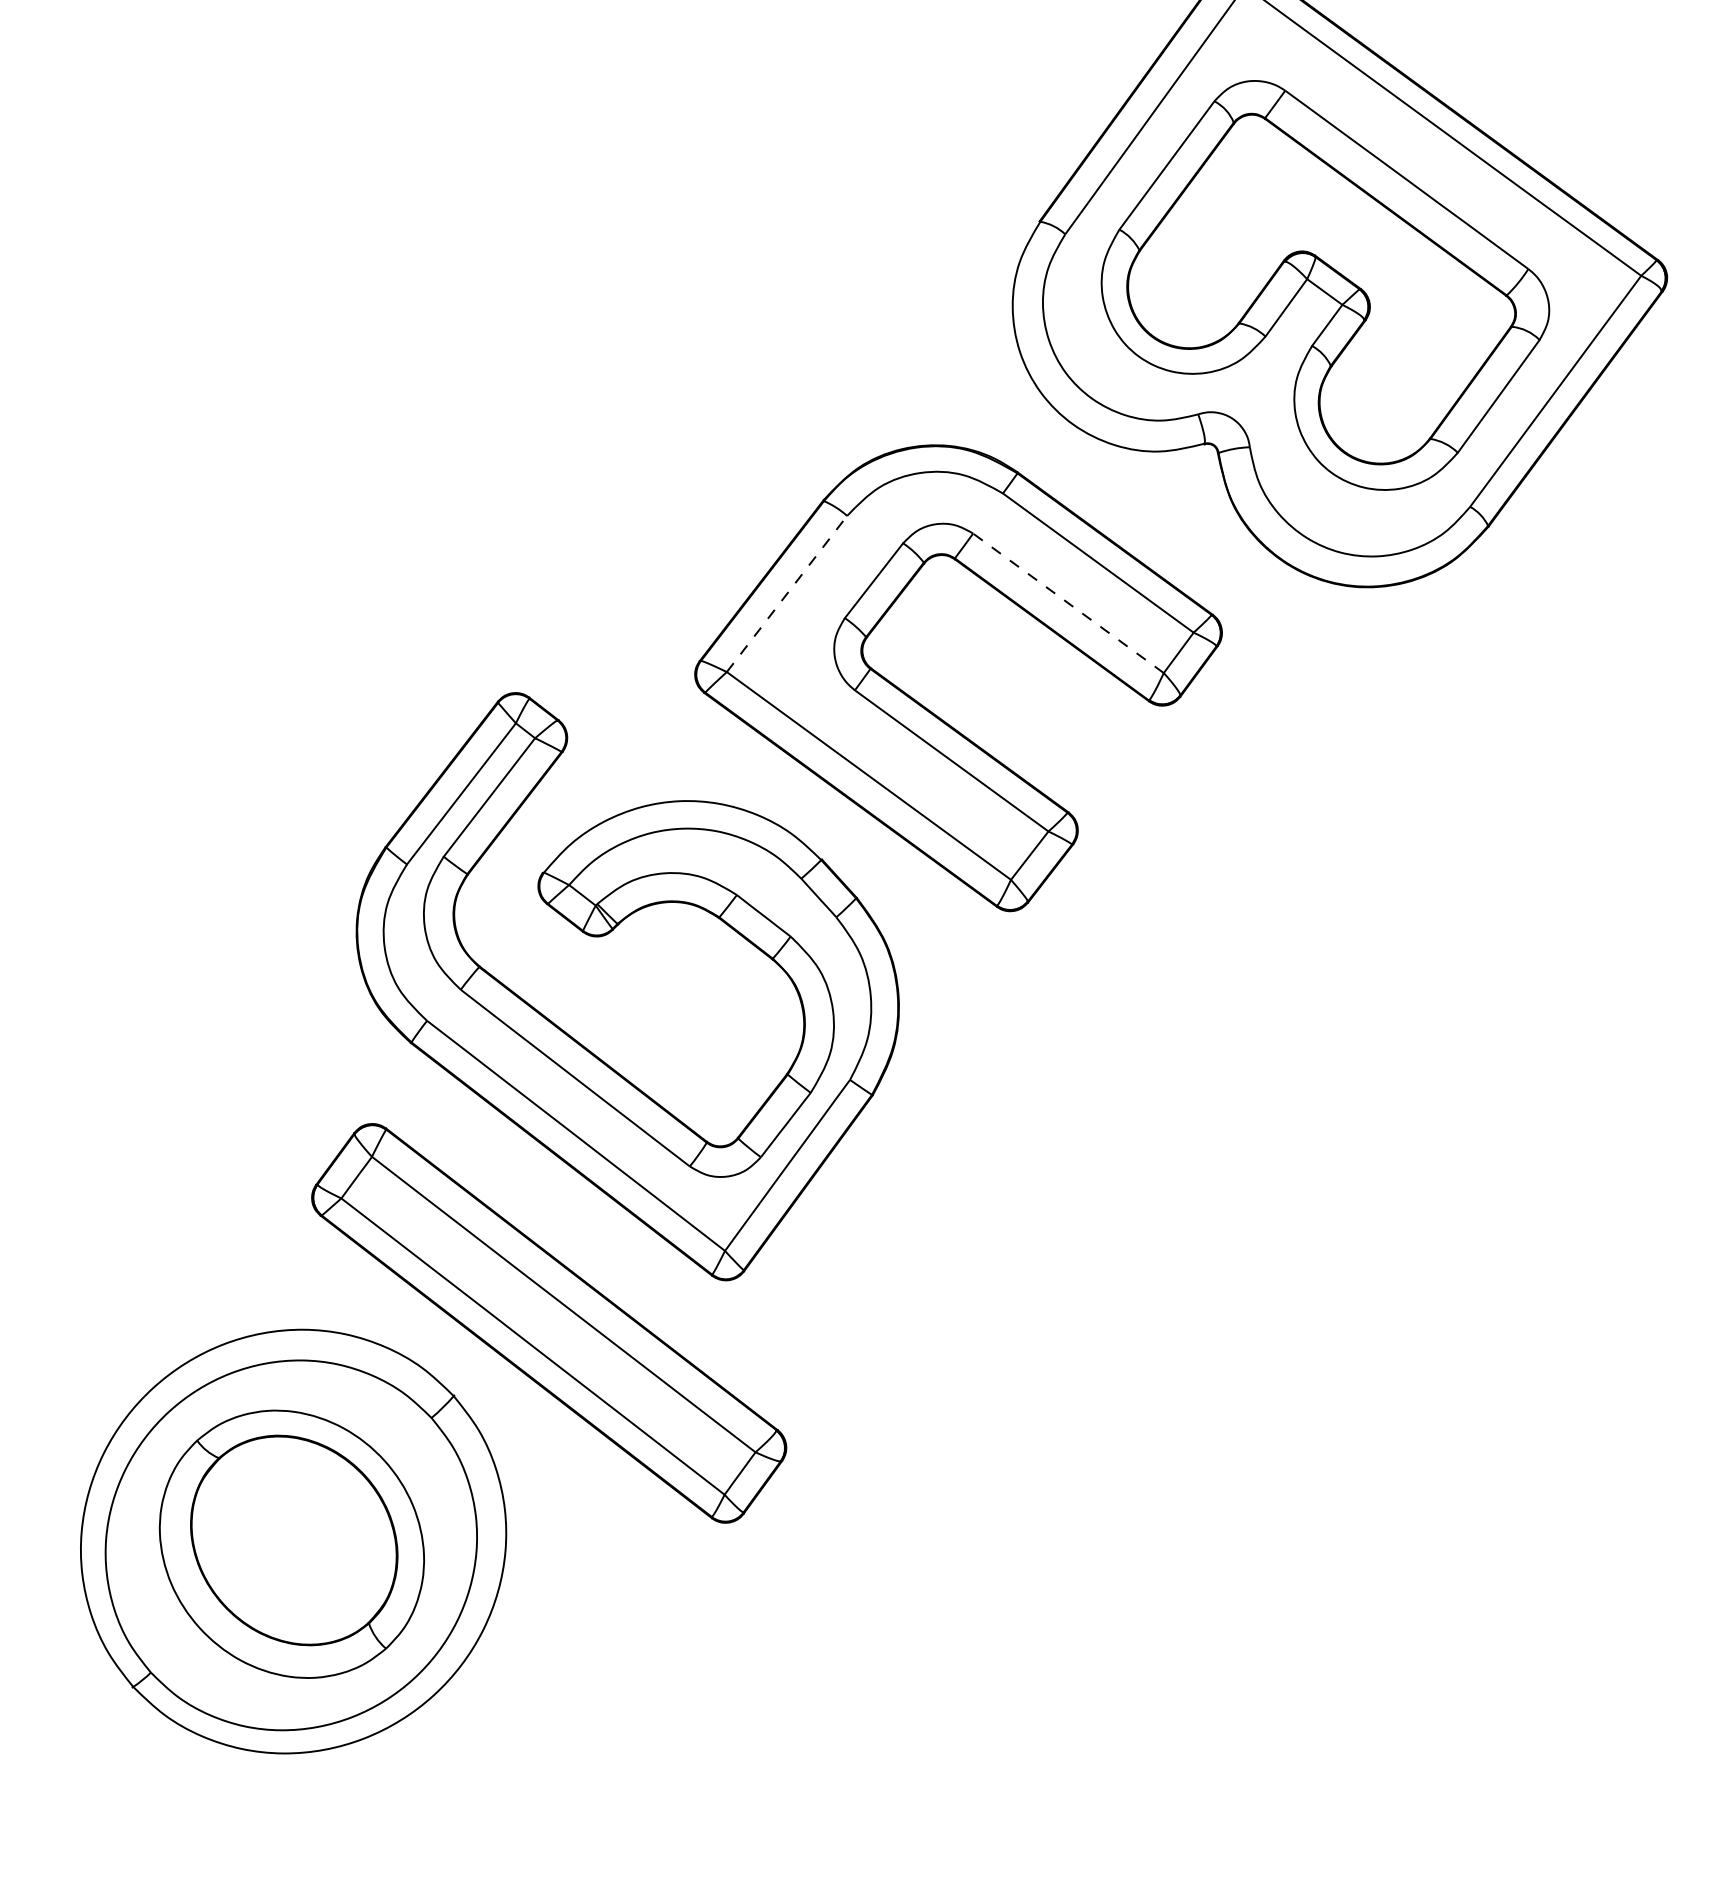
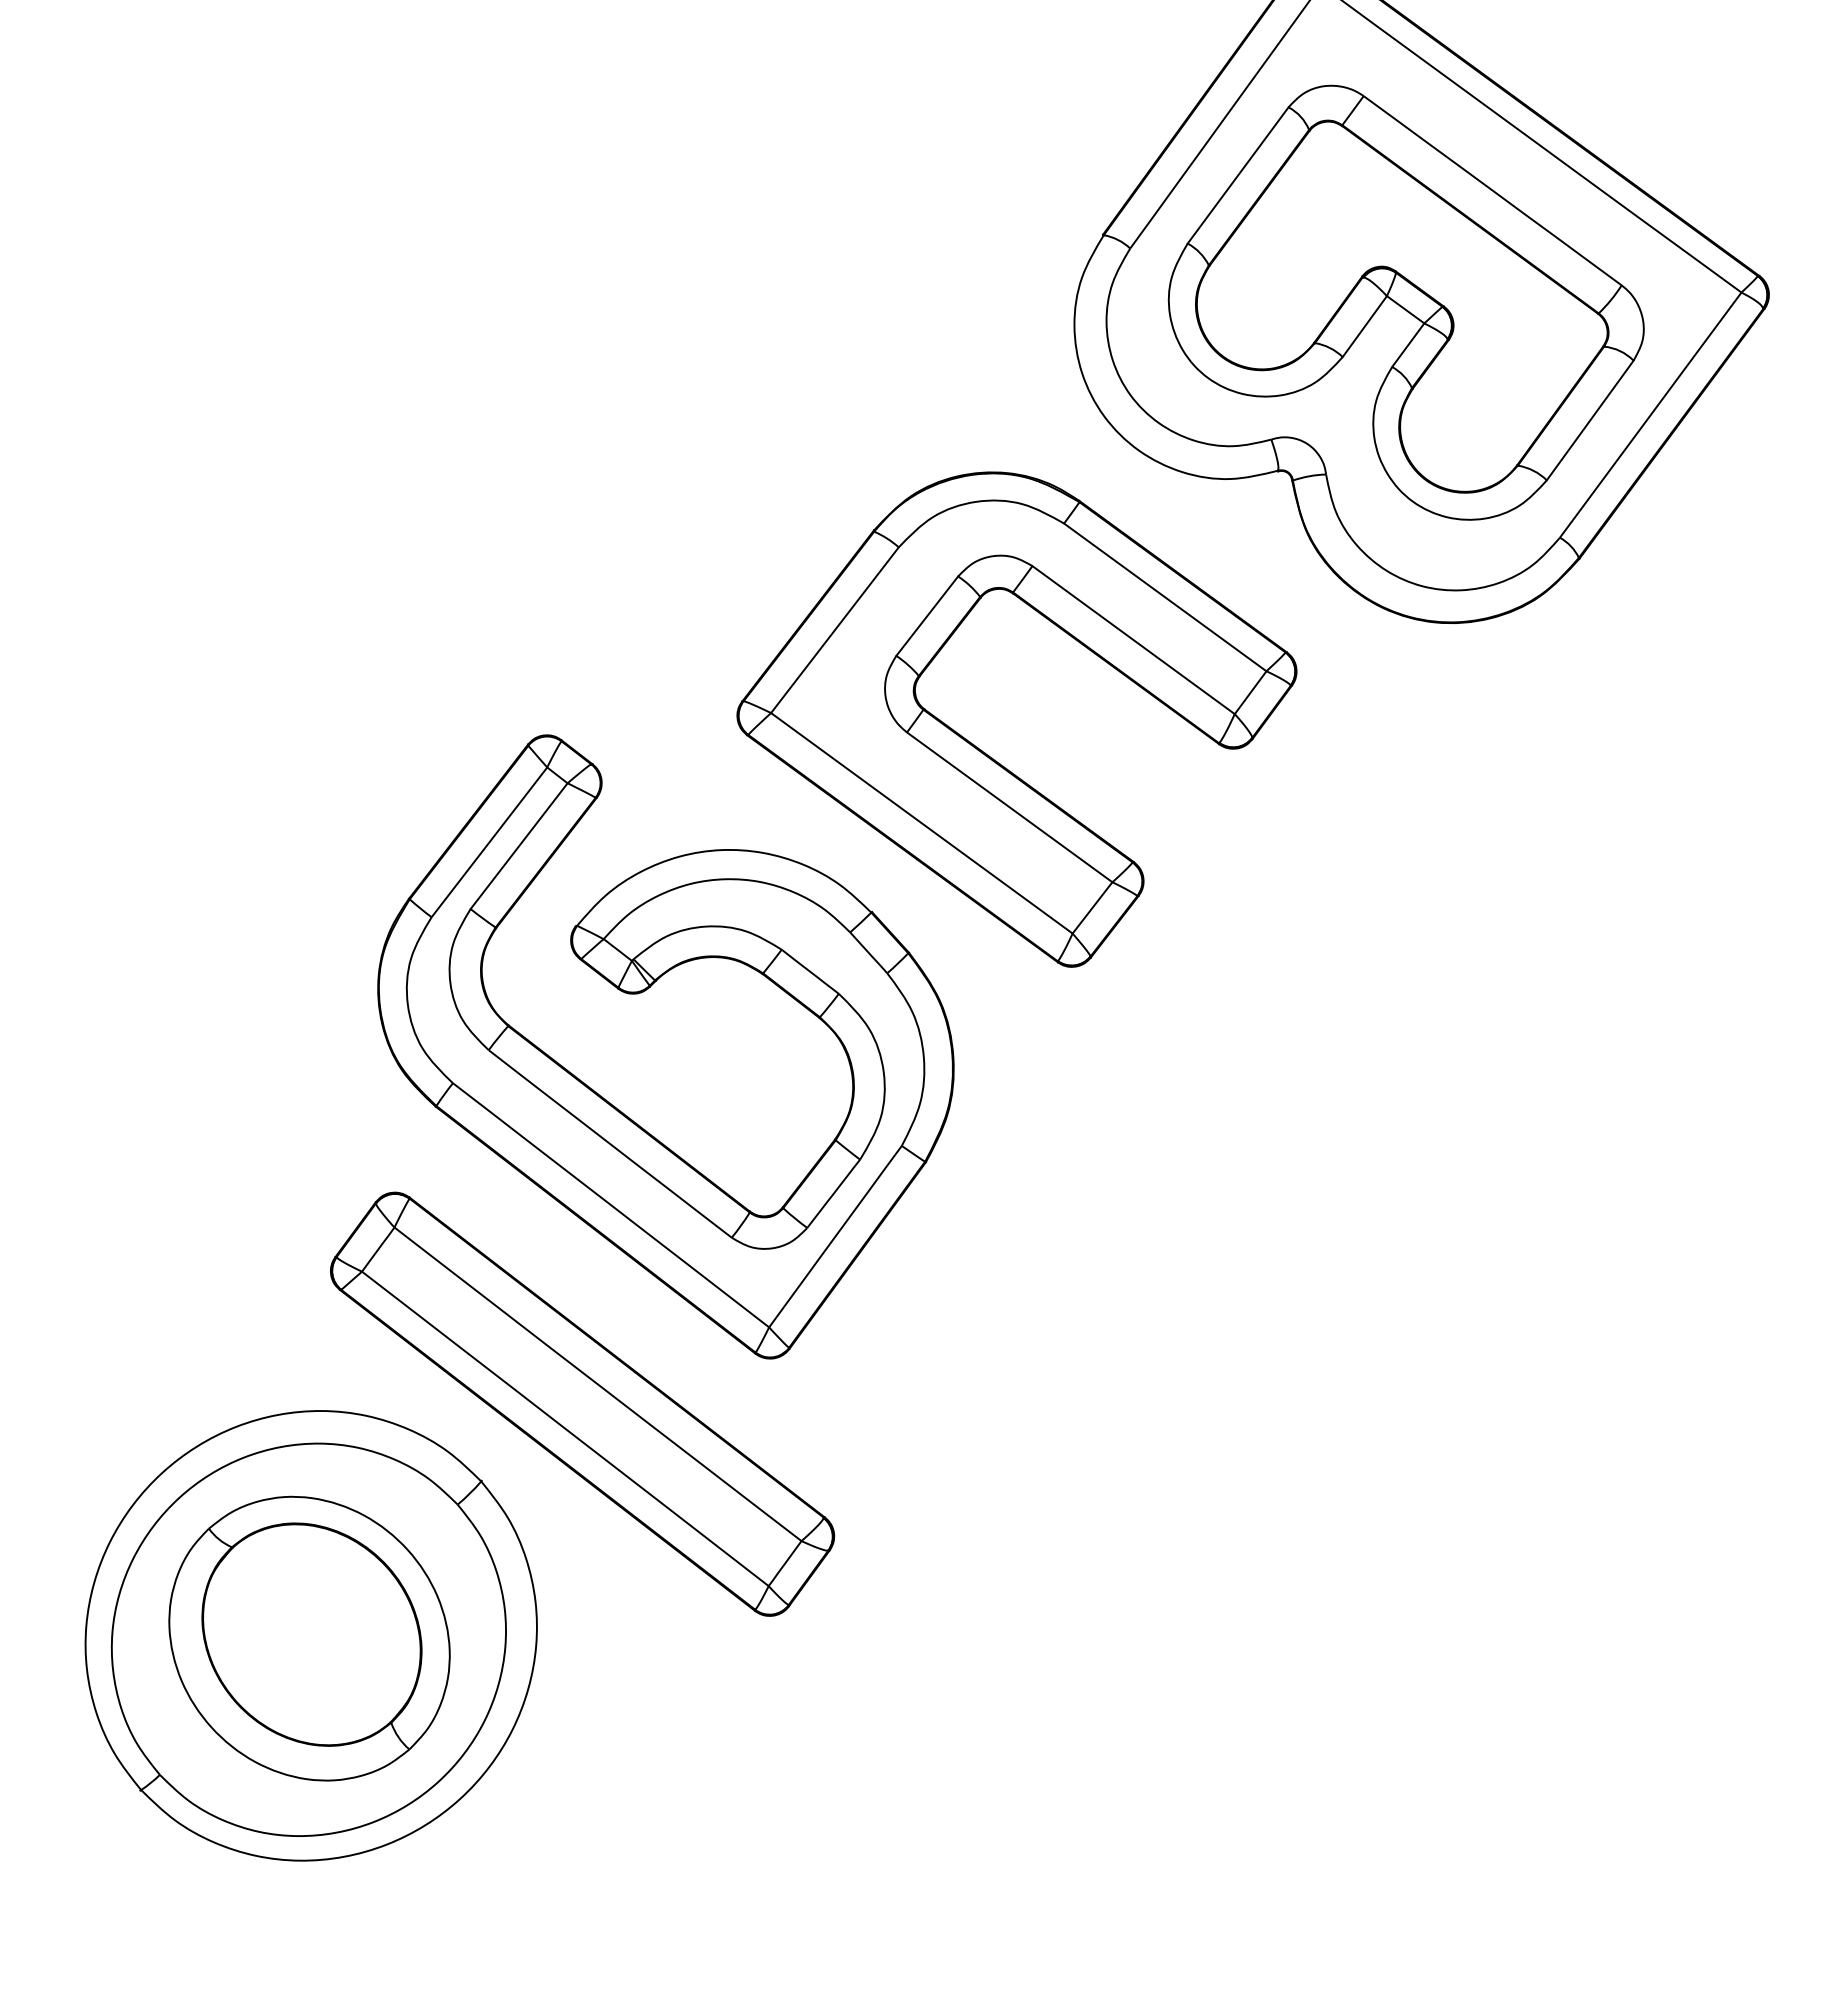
line: (786, 594) -> (834, 630), dashed -> solid
line: (1068, 602) -> (1133, 639), dashed -> solid

